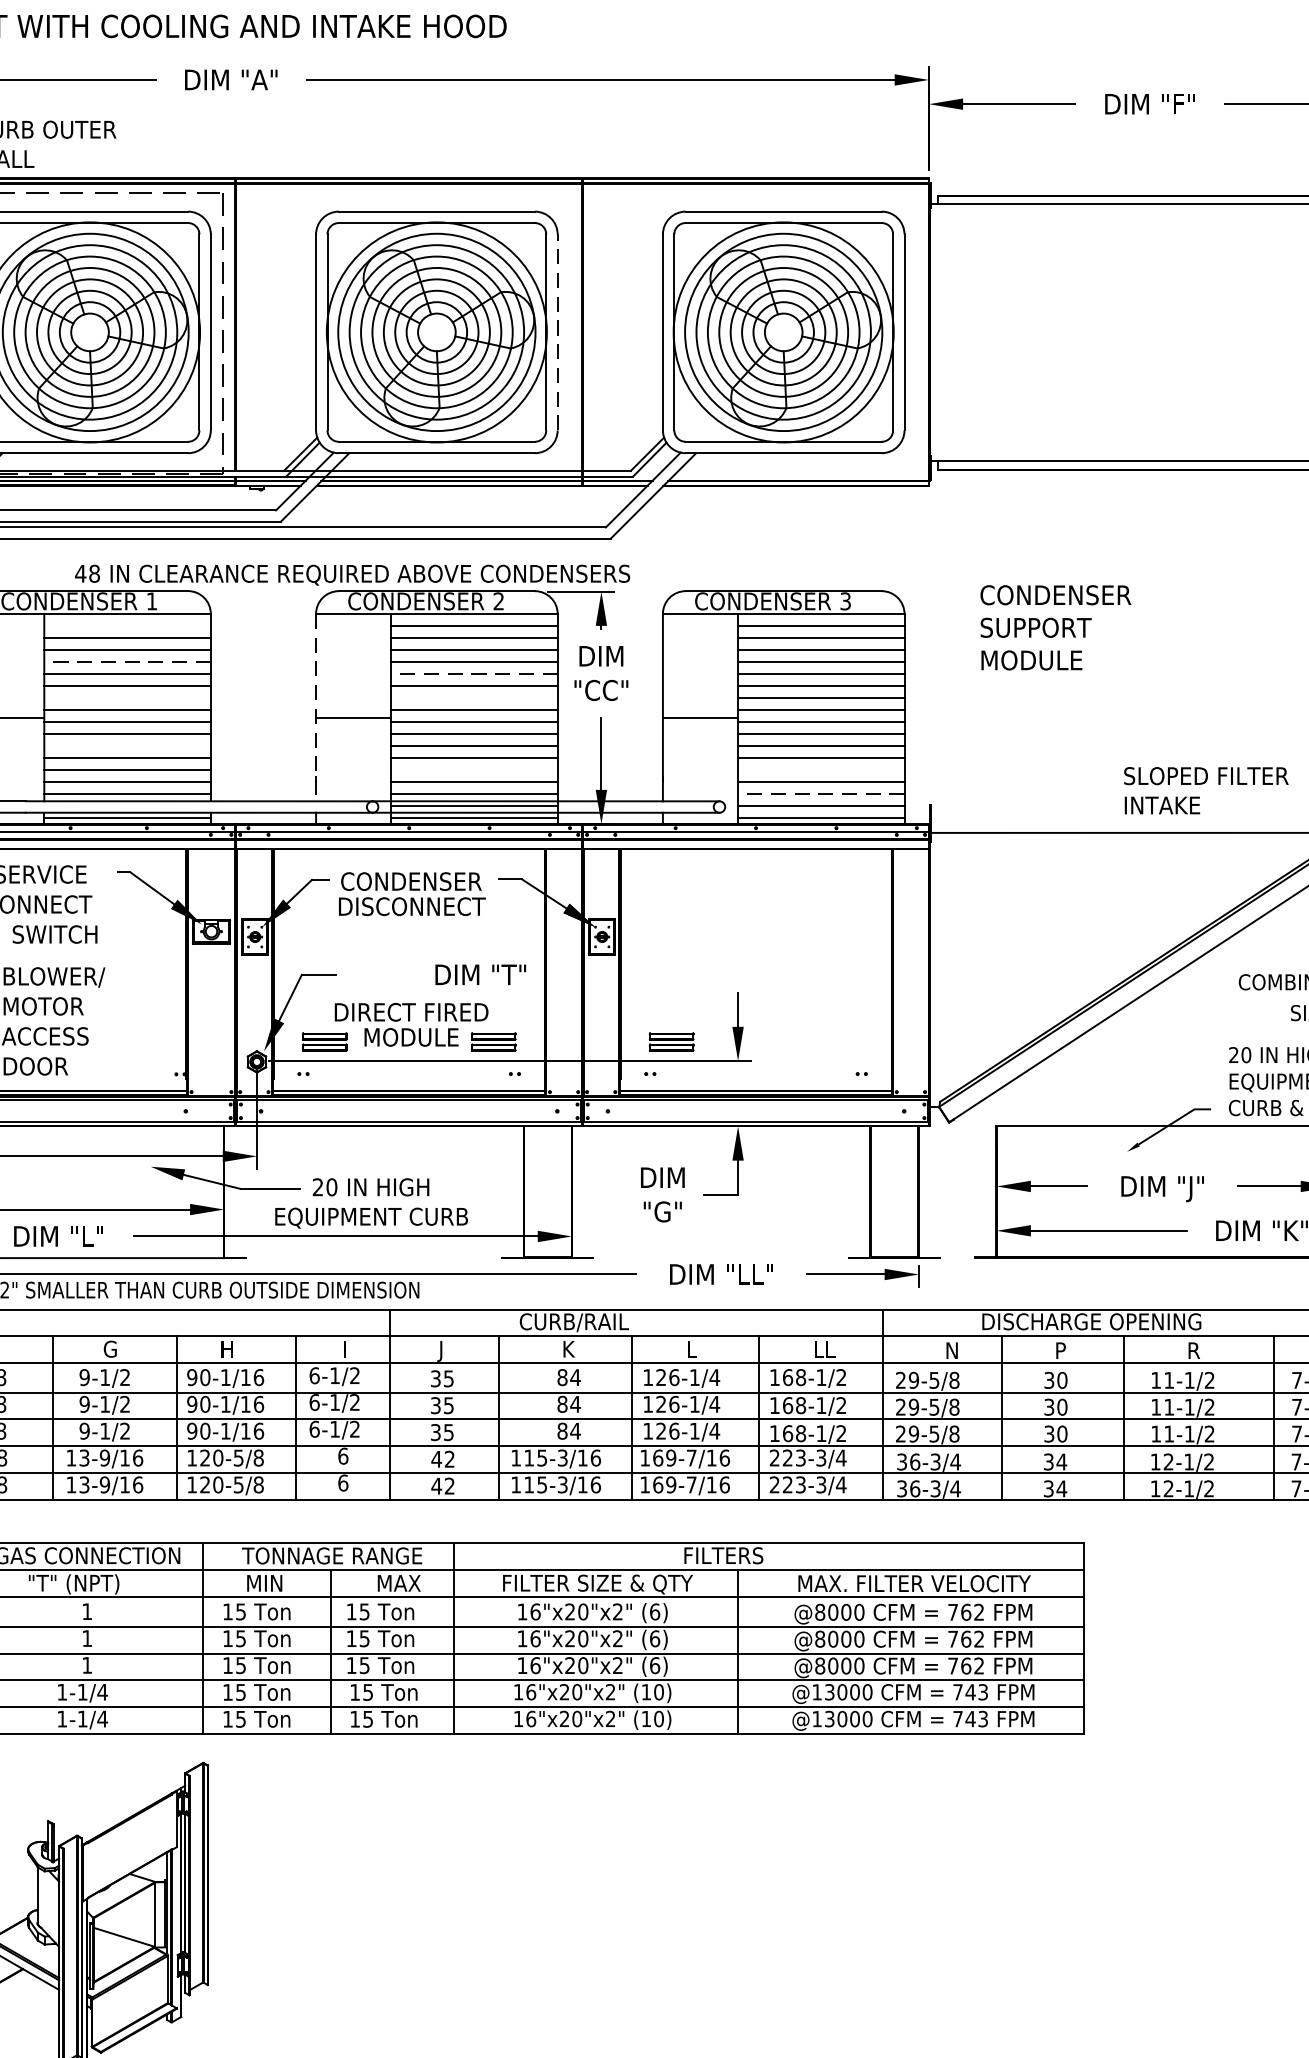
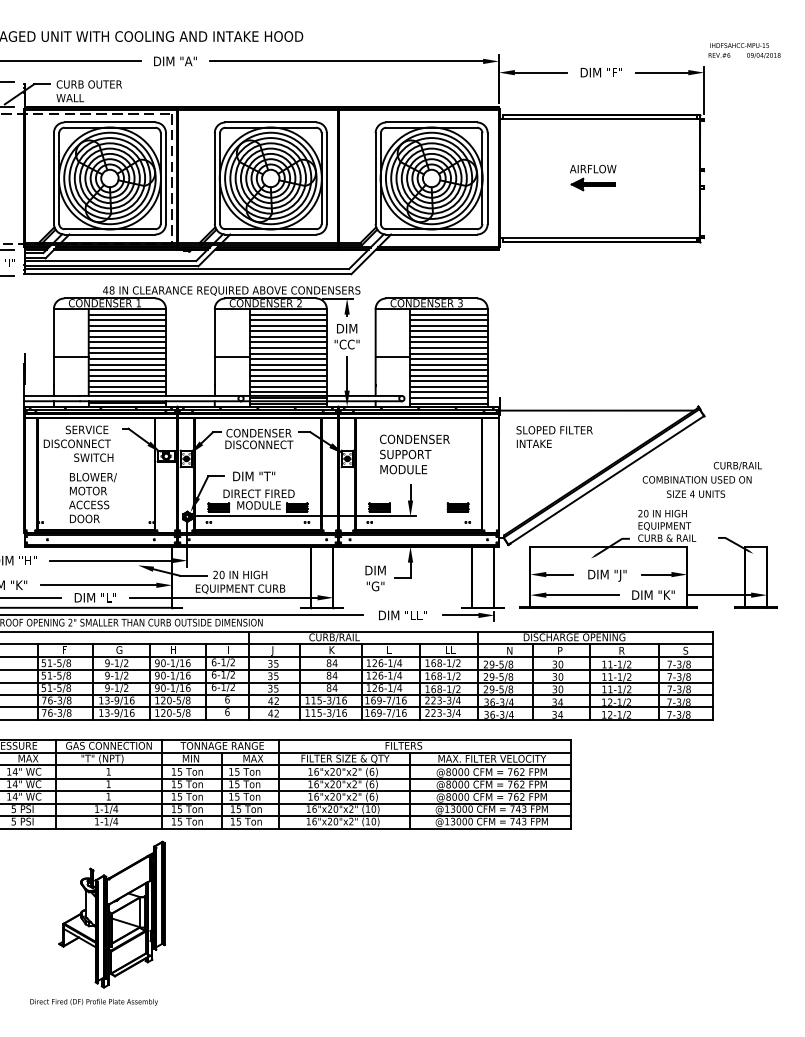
part: (1132, 330) -> (593, 177), added
line: (556, 332) -> (326, 178), dashed -> solid
line: (125, 625) -> (126, 314), added
text: (1055, 627) -> (414, 454), moved
line: (127, 662) -> (127, 331), dashed -> solid
line: (474, 673) -> (288, 336), dashed -> solid
line: (125, 696) -> (126, 347), added
line: (472, 696) -> (287, 347), added
line: (315, 709) -> (214, 353), dashed -> solid
line: (125, 746) -> (126, 370), added
line: (472, 770) -> (287, 381), added
line: (819, 770) -> (448, 381), added
text: (1205, 789) -> (554, 436), moved
line: (822, 793) -> (449, 392), dashed -> solid
text: (481, 974) -> (254, 476), moved
part: (839, 1041) -> (457, 507), added

